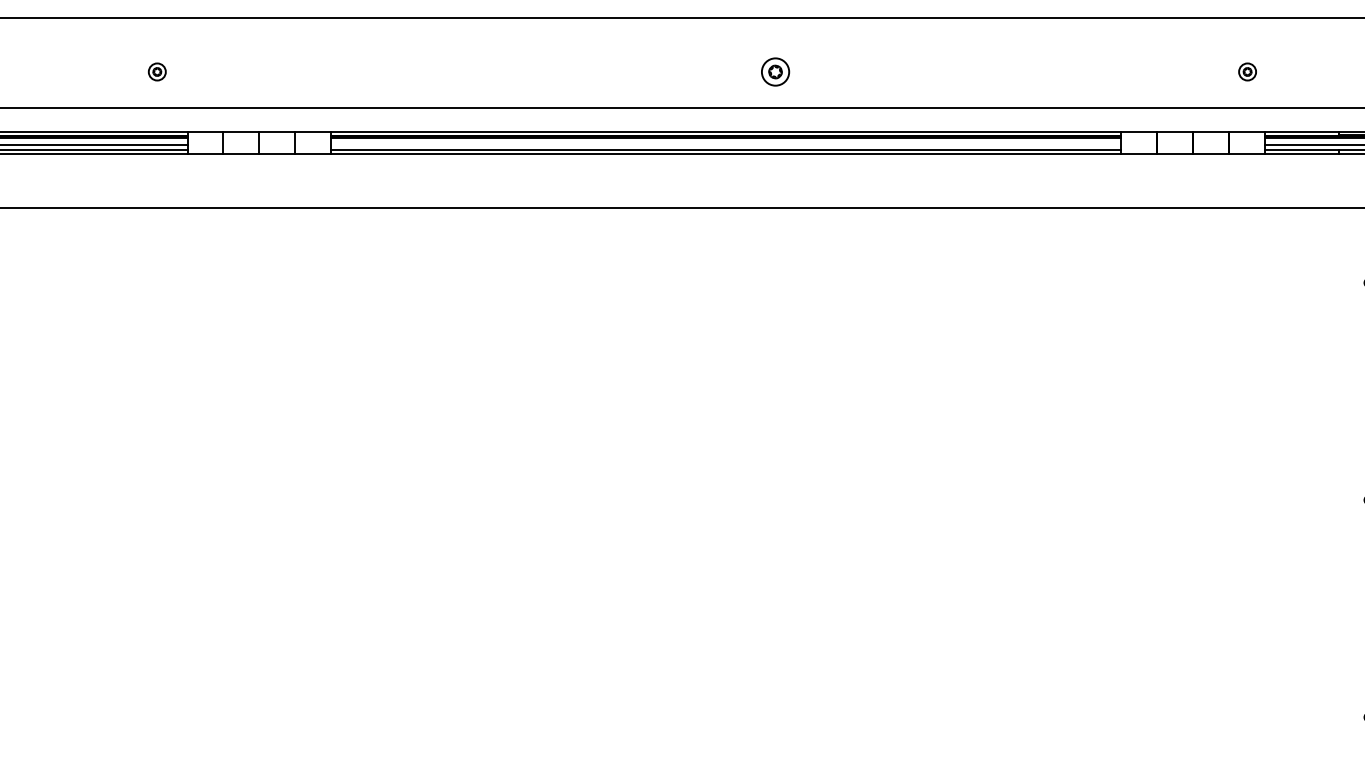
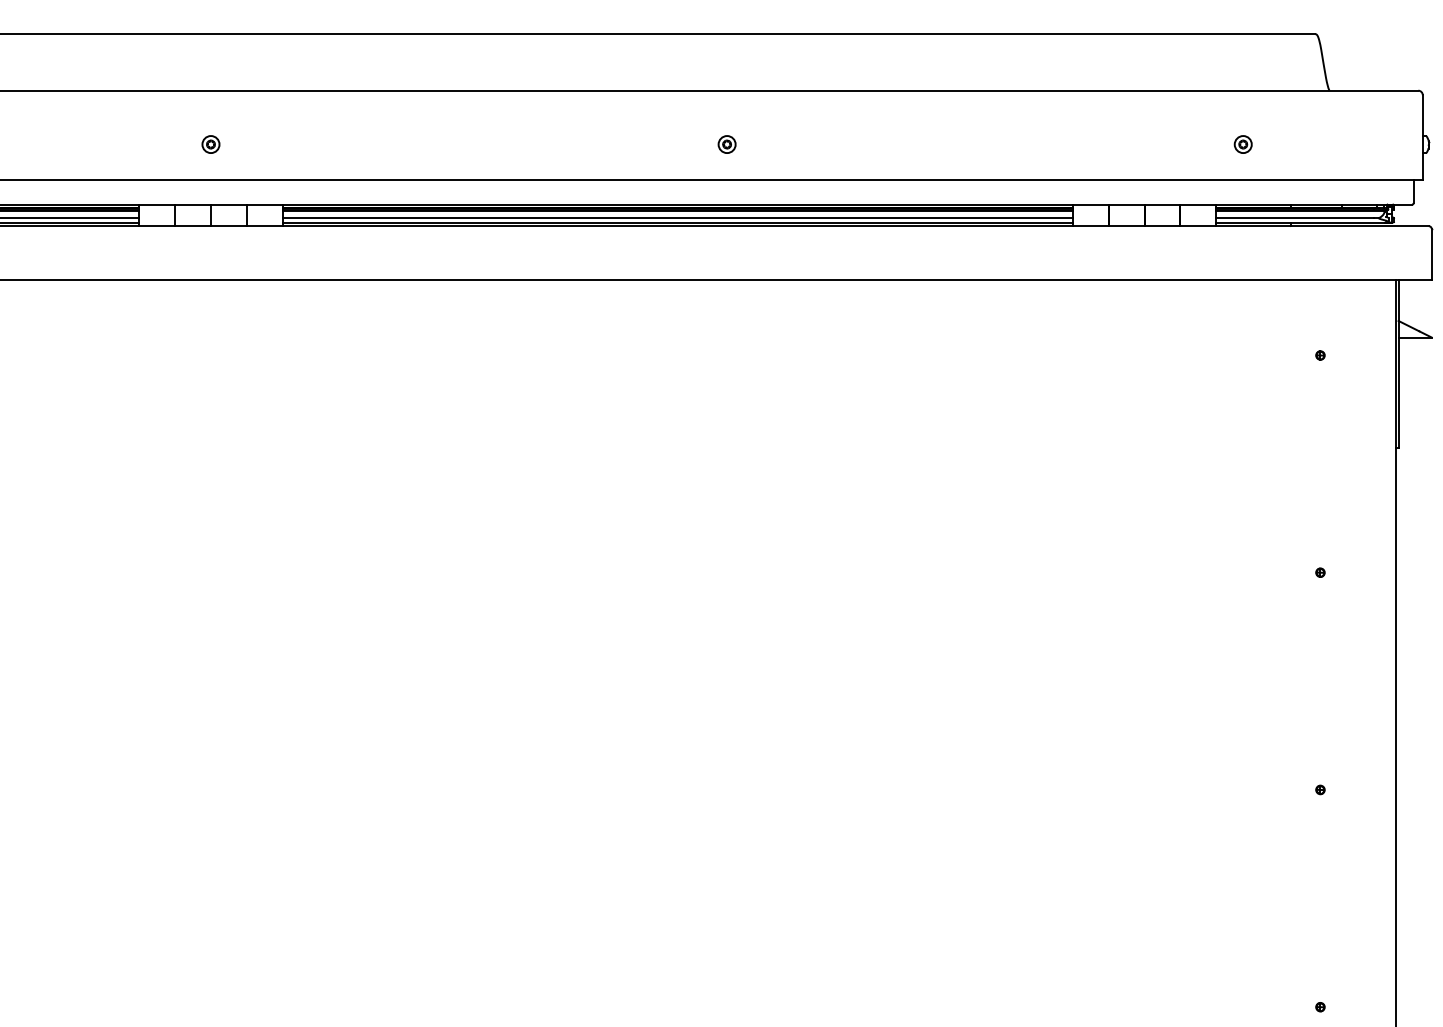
part: (156, 71) -> (210, 144), moved
part: (774, 71) -> (726, 144), size x0.62
part: (1246, 71) -> (1242, 144), moved
line: (725, 144) -> (677, 217), added

